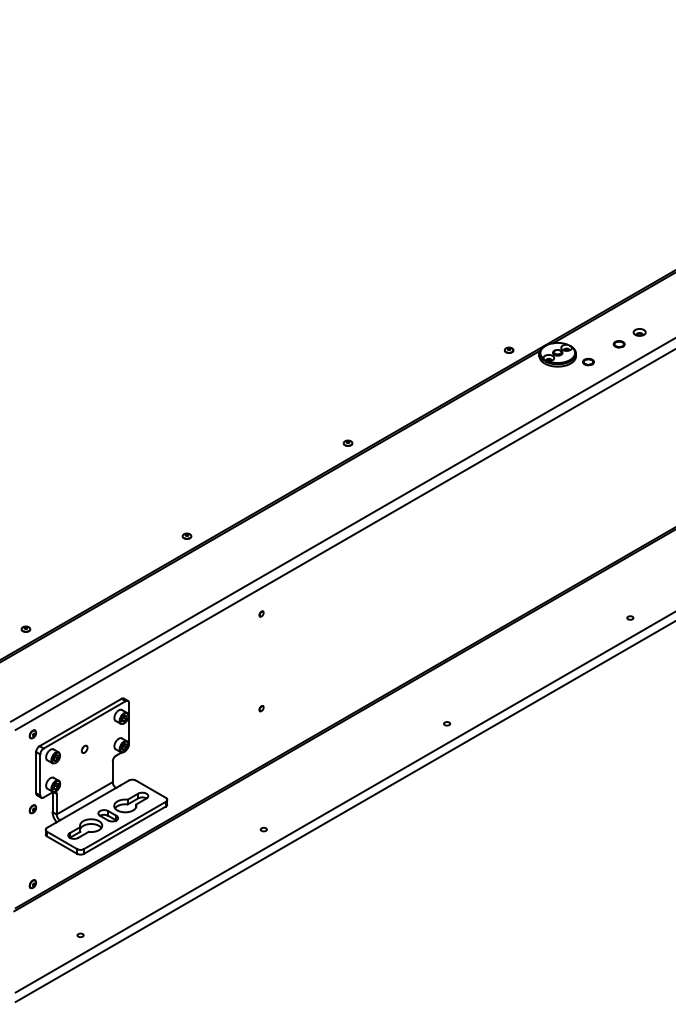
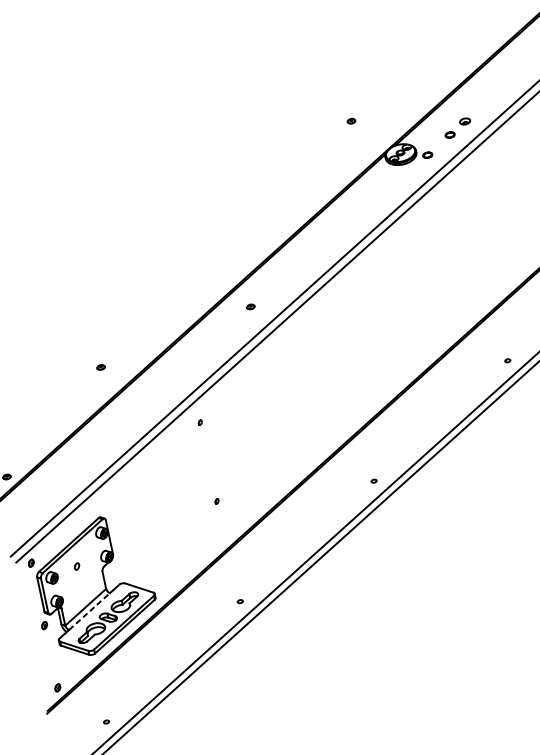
part: (508, 349) -> (350, 120), moved
part: (347, 442) -> (250, 306), moved
part: (186, 535) -> (100, 366), moved
line: (88, 803) -> (89, 610), solid -> dashed

